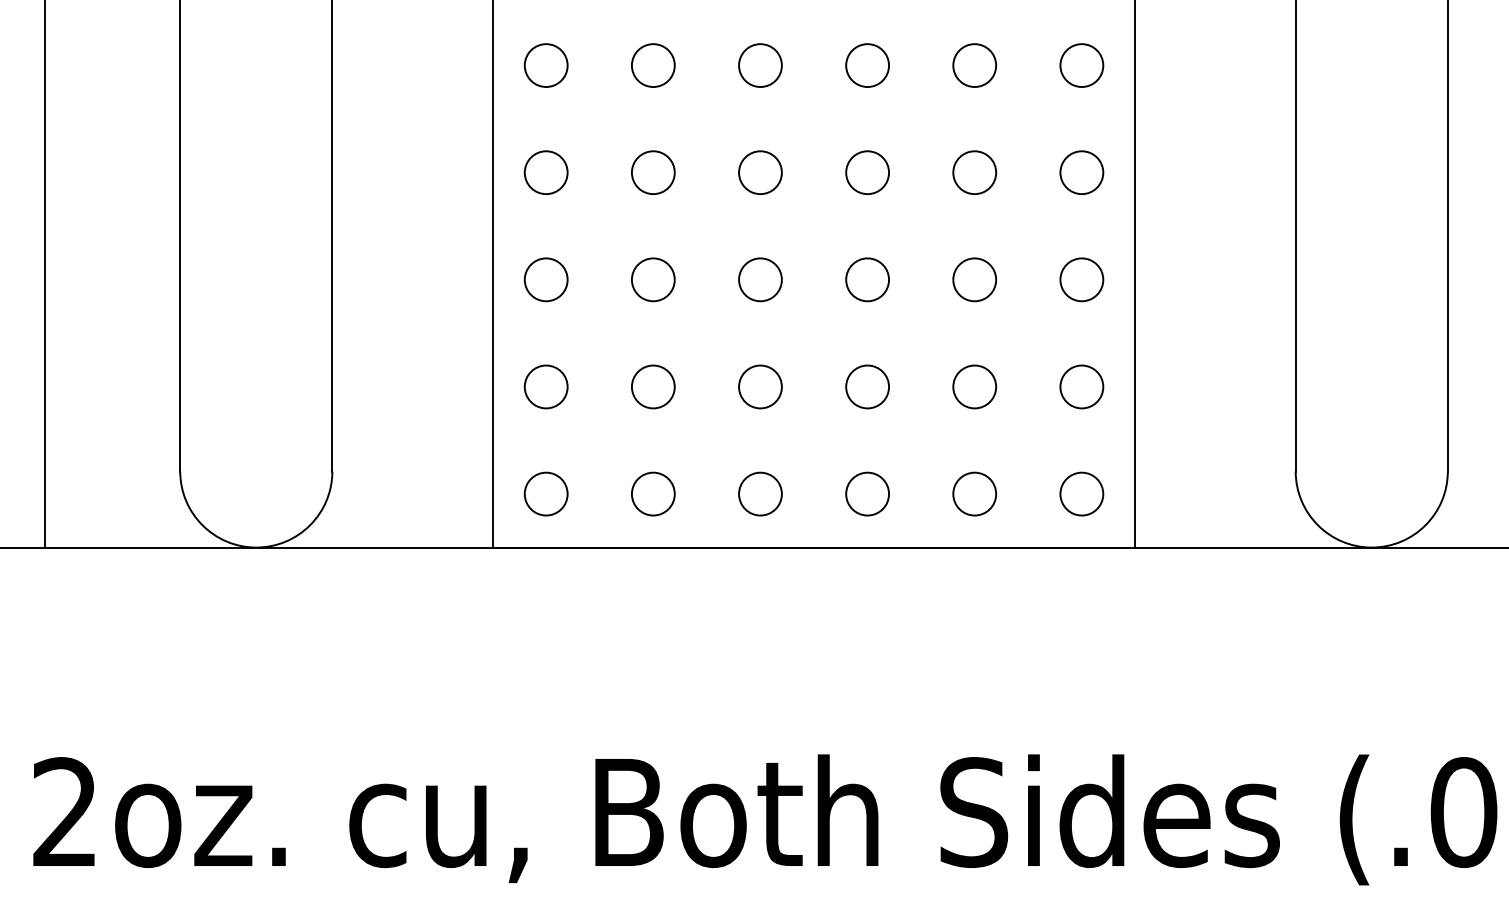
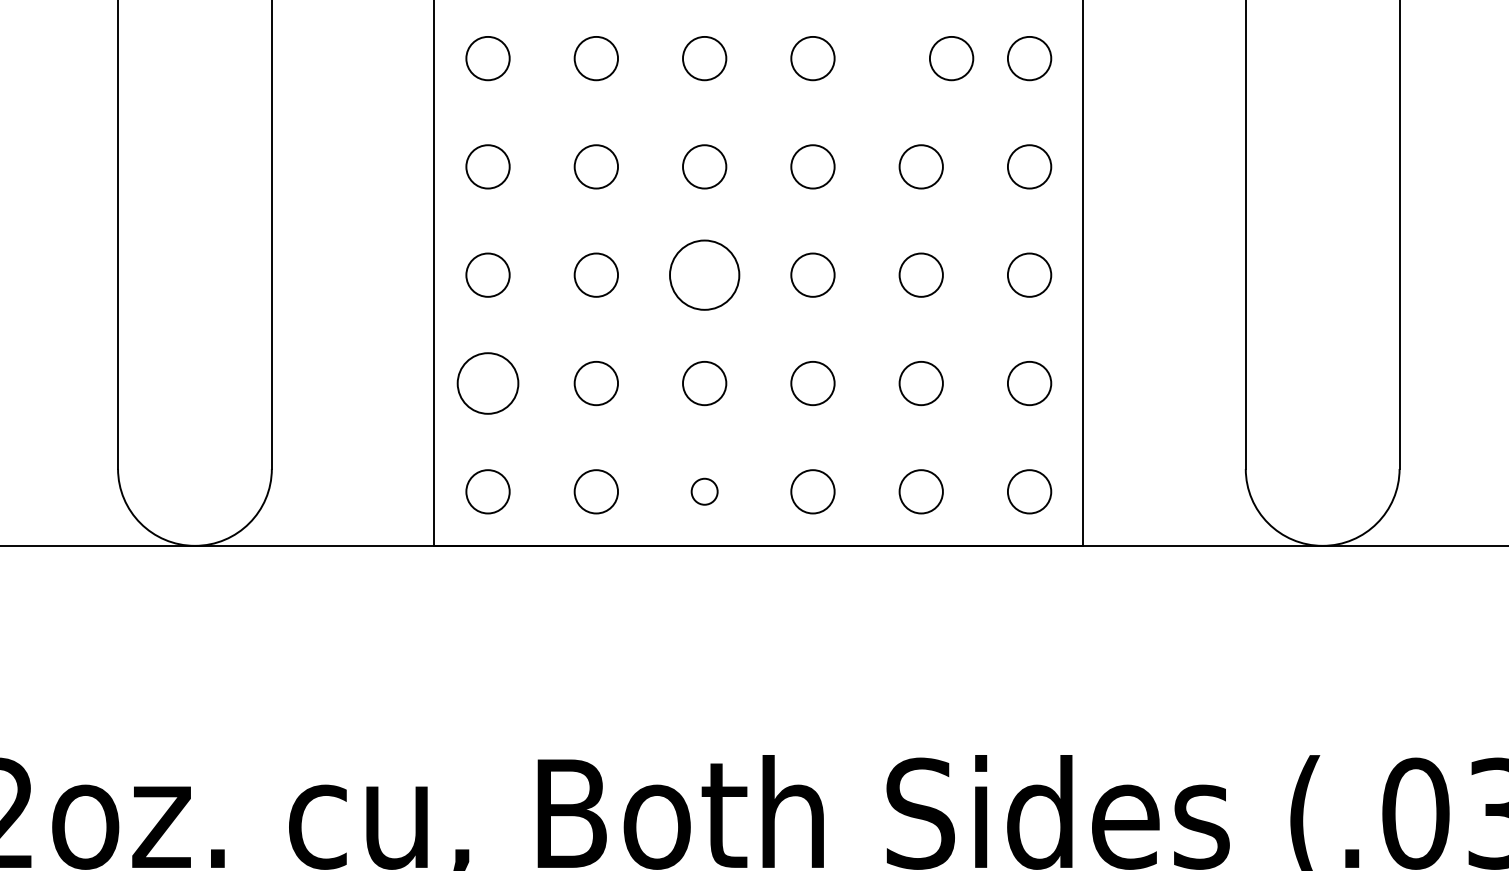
circle: (974, 65) -> (951, 58), moved
circle: (760, 279) -> (704, 274), size x1.6
circle: (545, 386) -> (487, 383), size x1.4
circle: (760, 493) -> (704, 491), size x0.6

